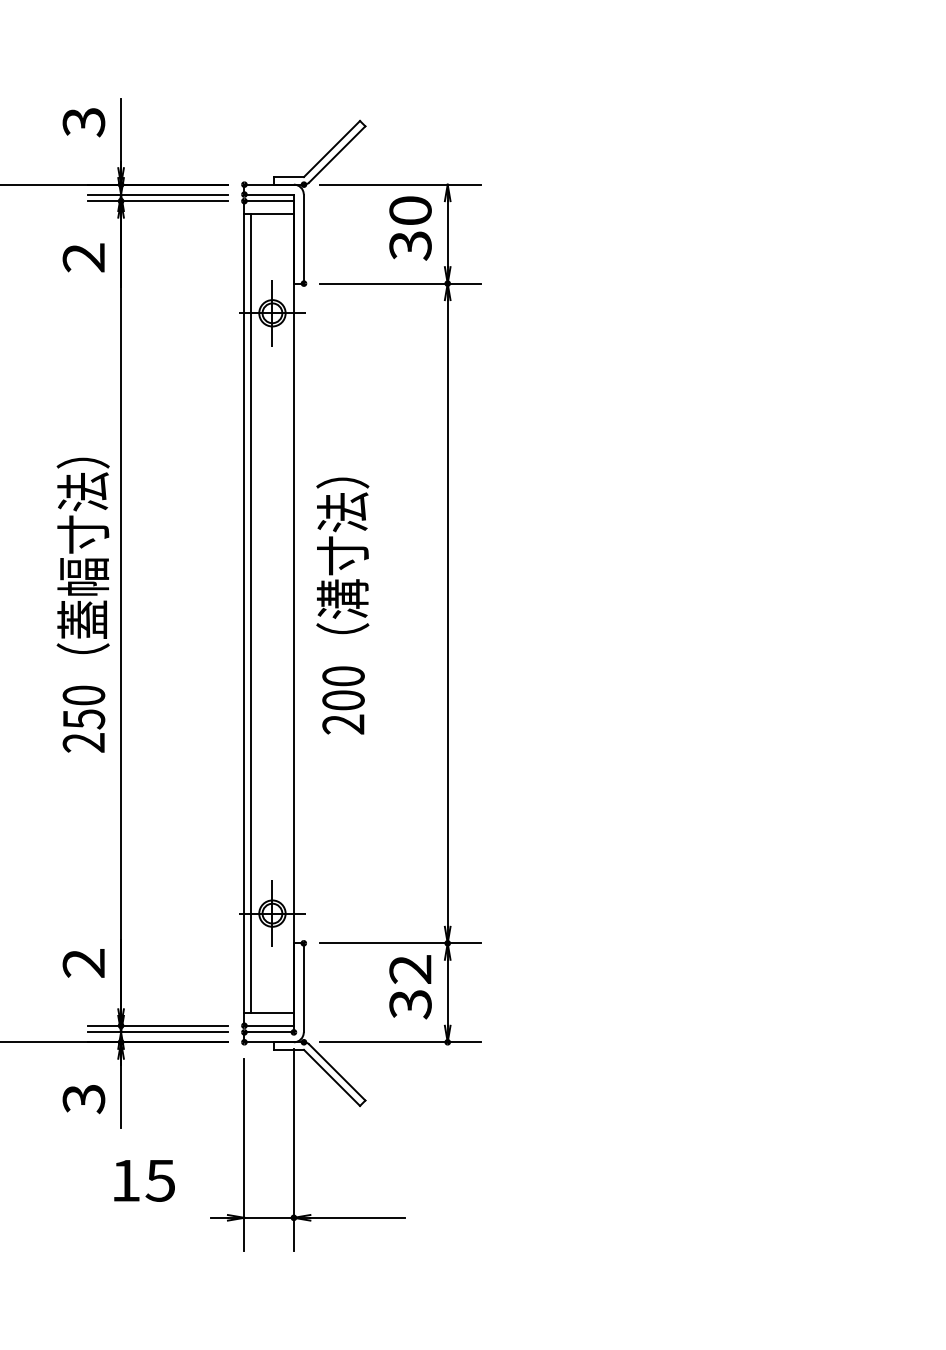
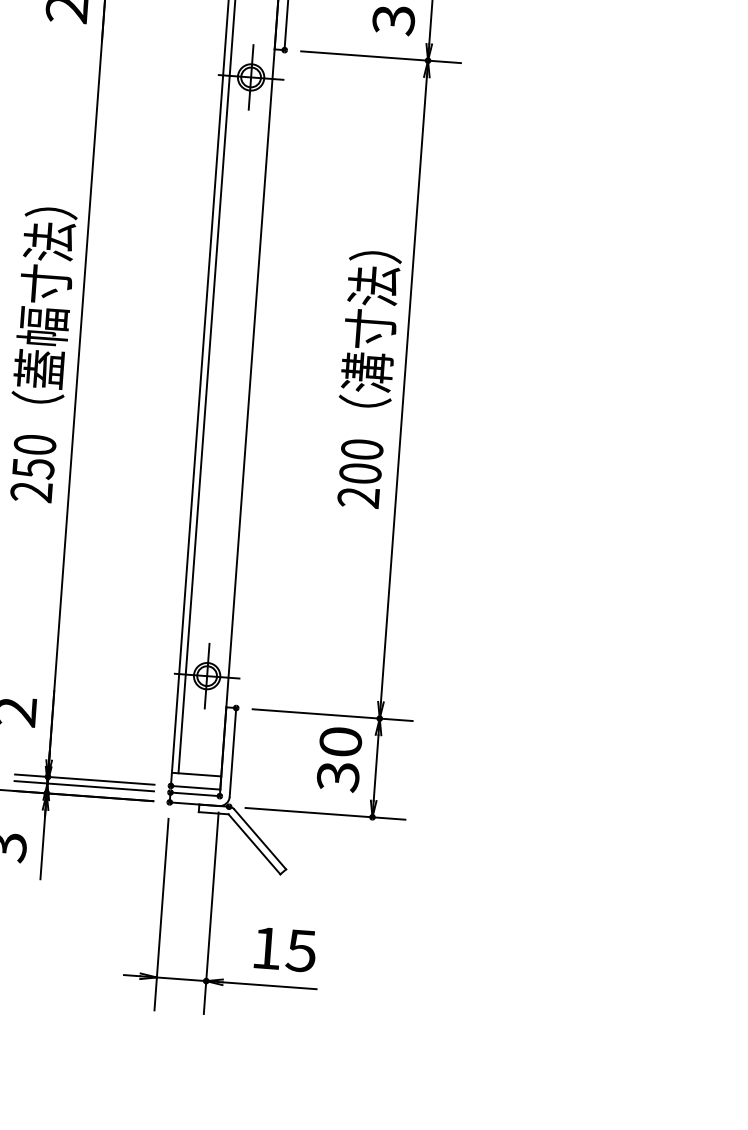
text: (342, 605) -> (366, 378), moved
text: (410, 969) -> (340, 741), 32 -> 30
text: (144, 1180) -> (285, 949), moved

